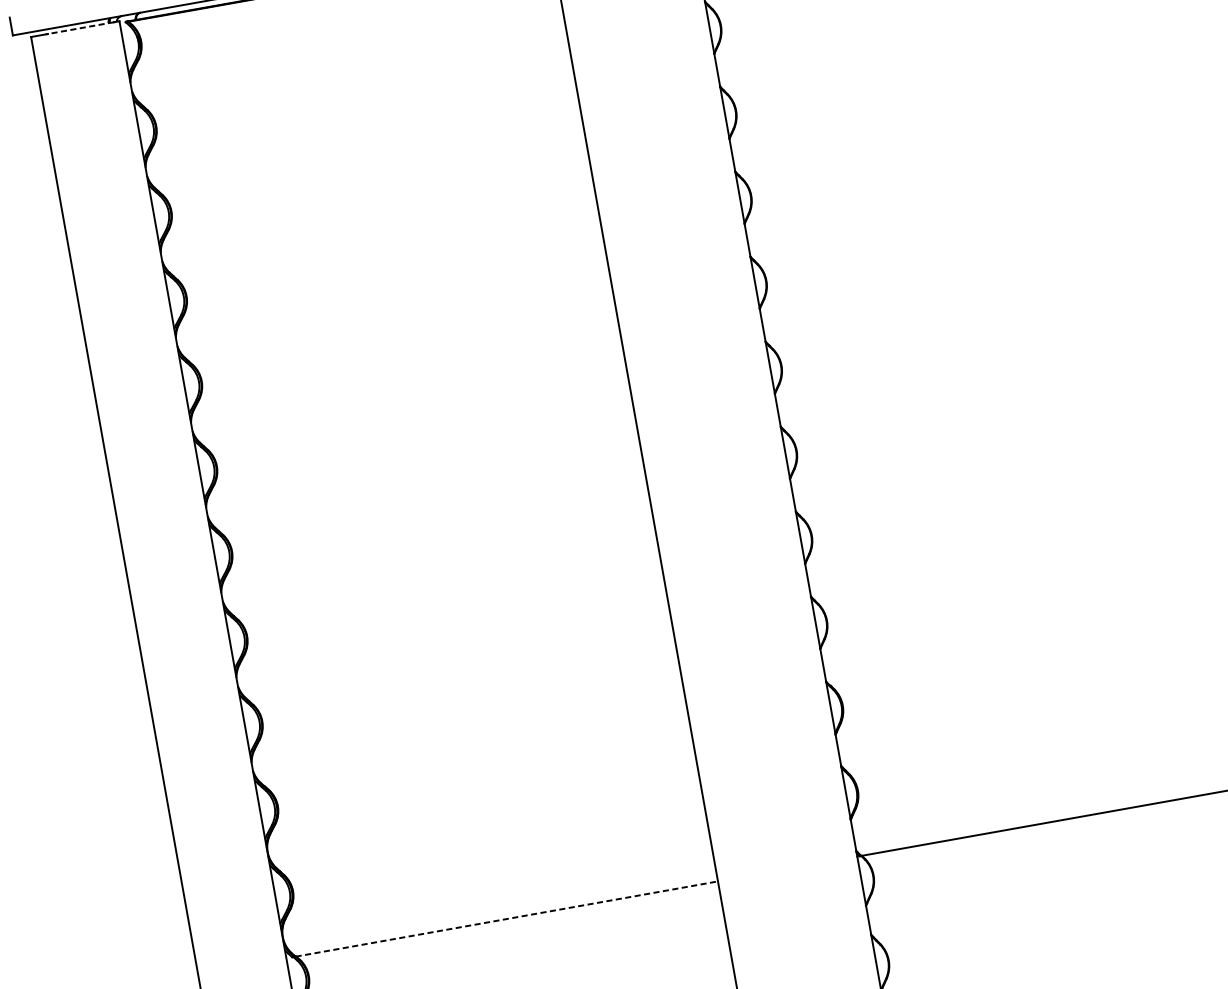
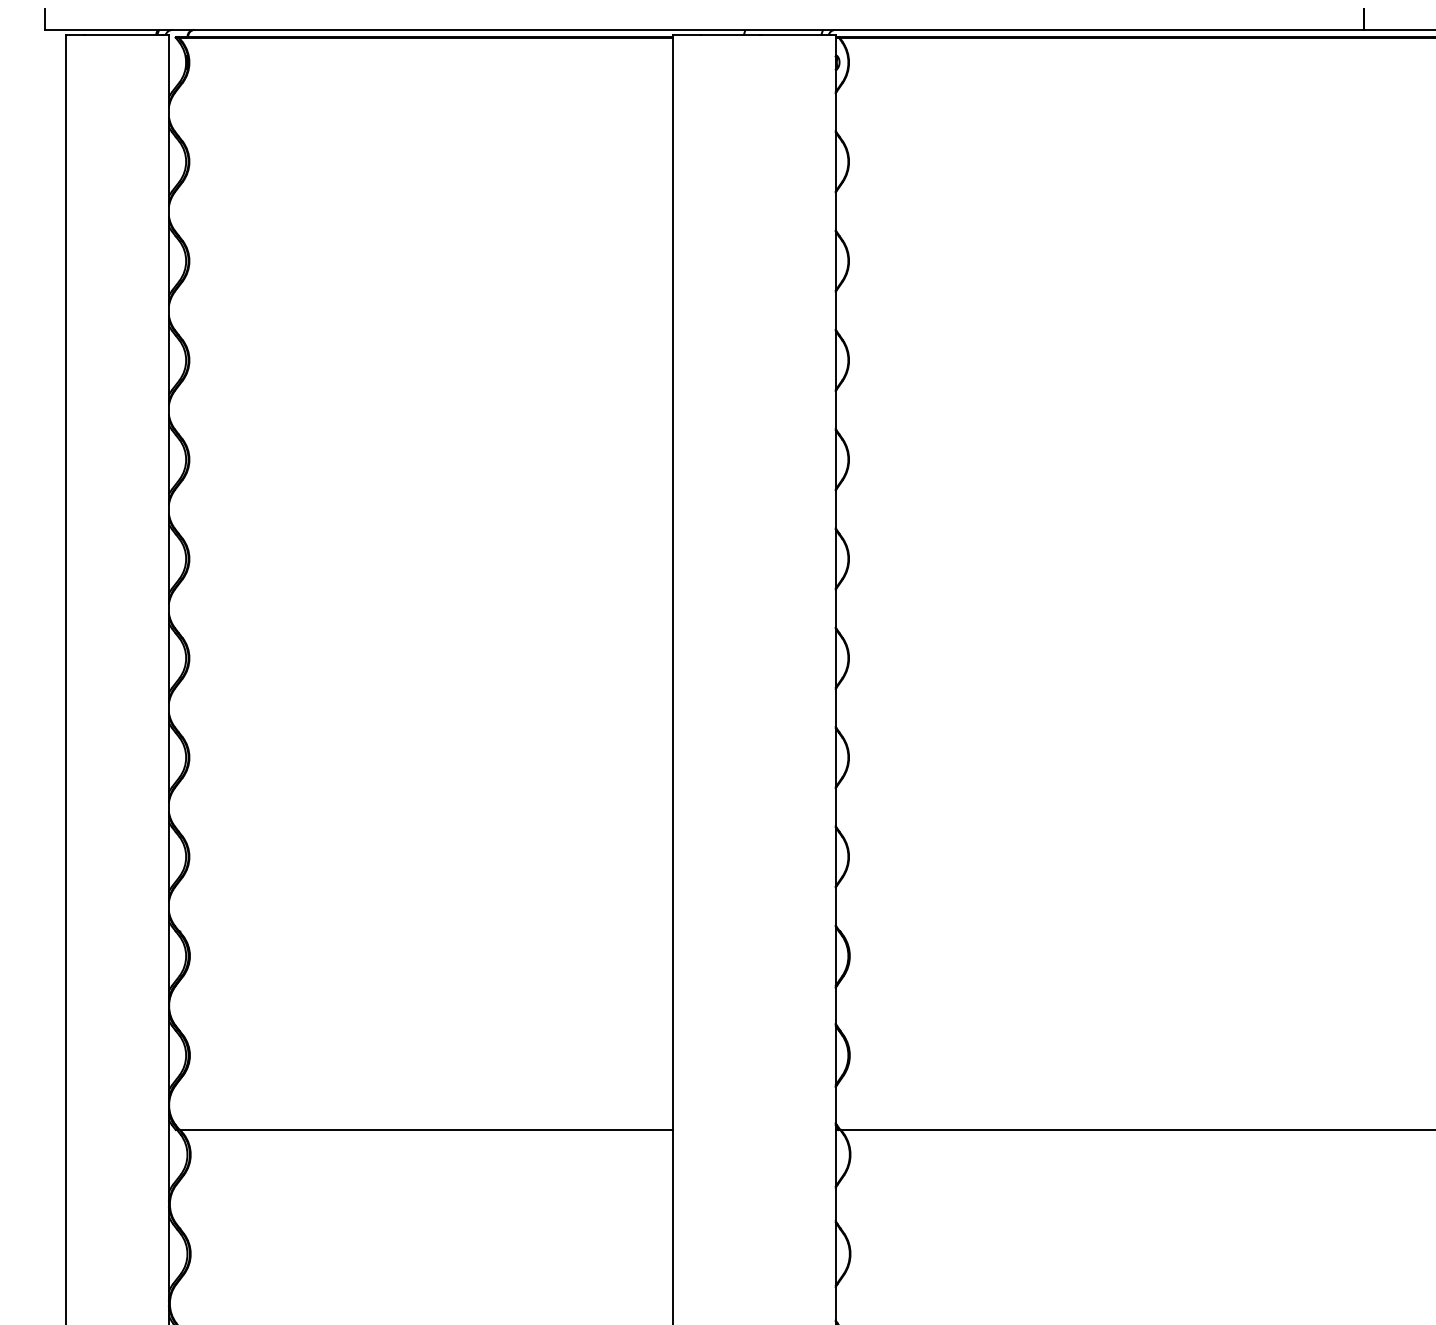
line: (80, 28) -> (123, 35), dashed -> solid
line: (506, 918) -> (426, 1129), dashed -> solid

